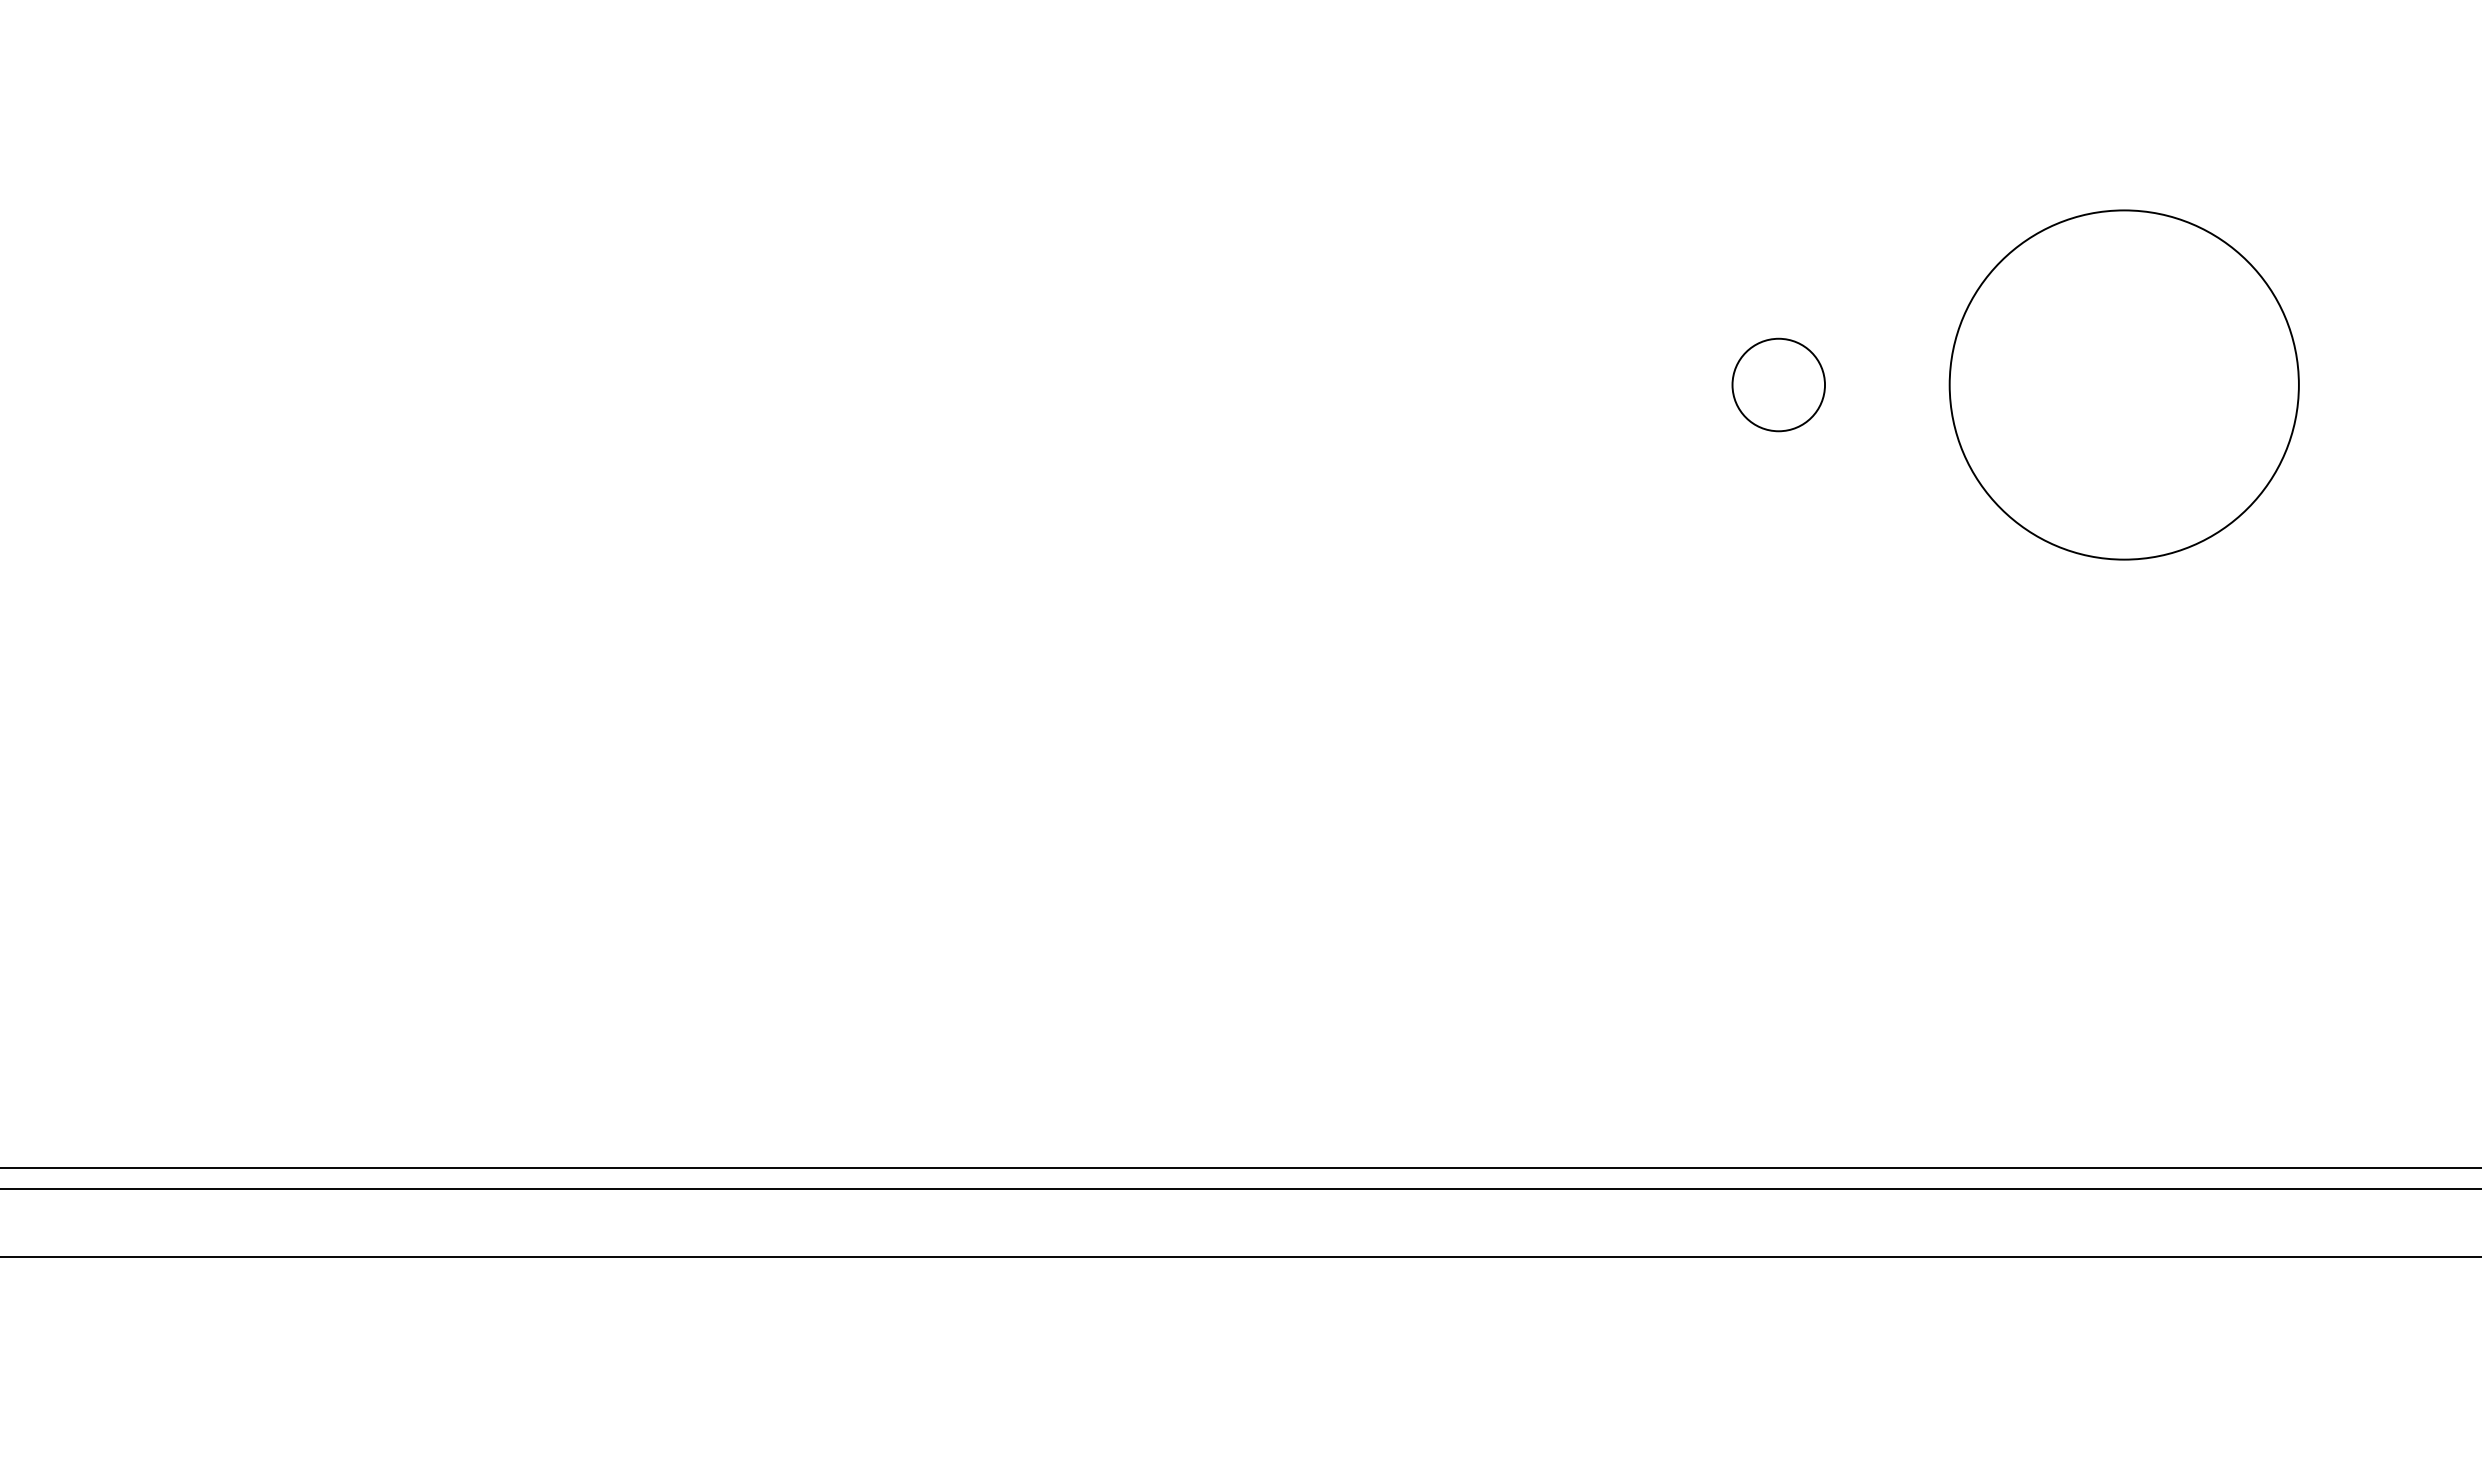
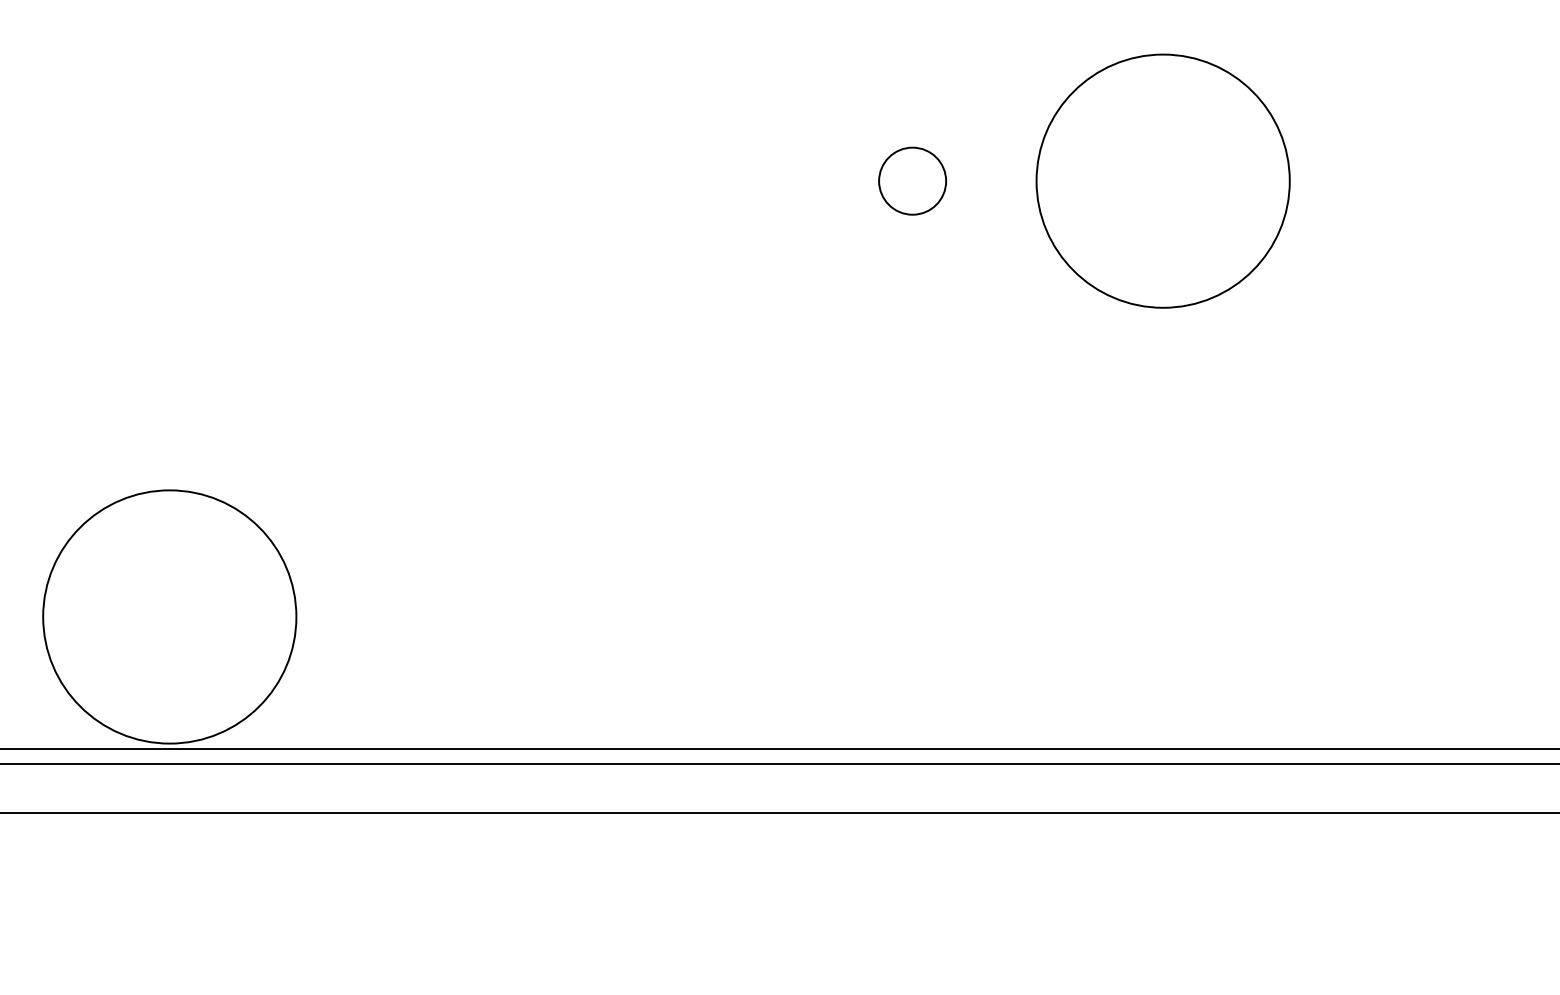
part: (753, 985) -> (169, 616), added

